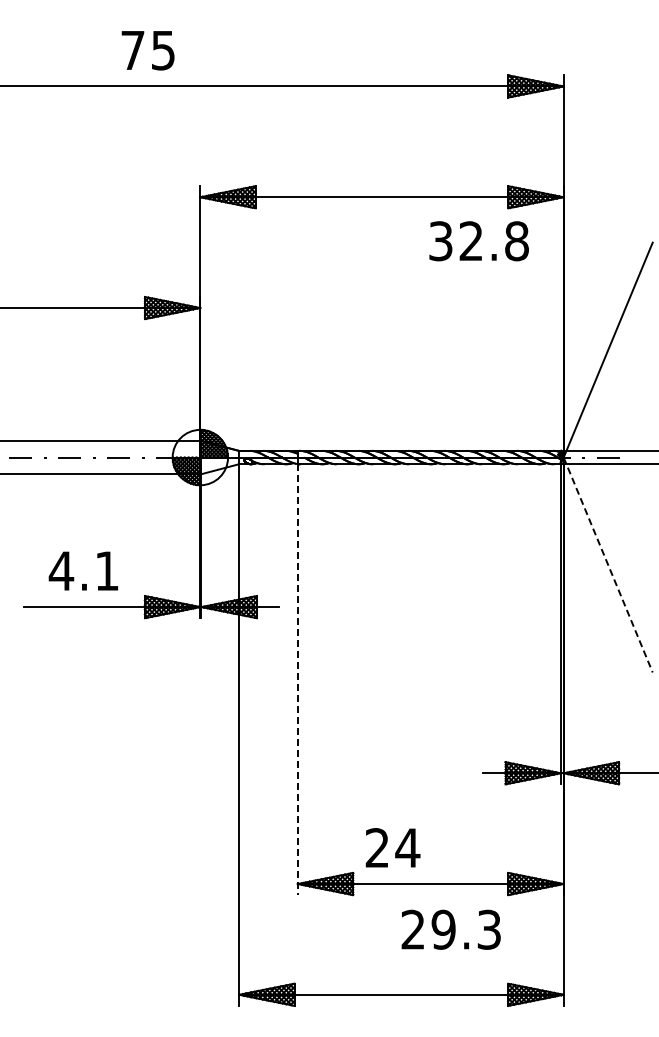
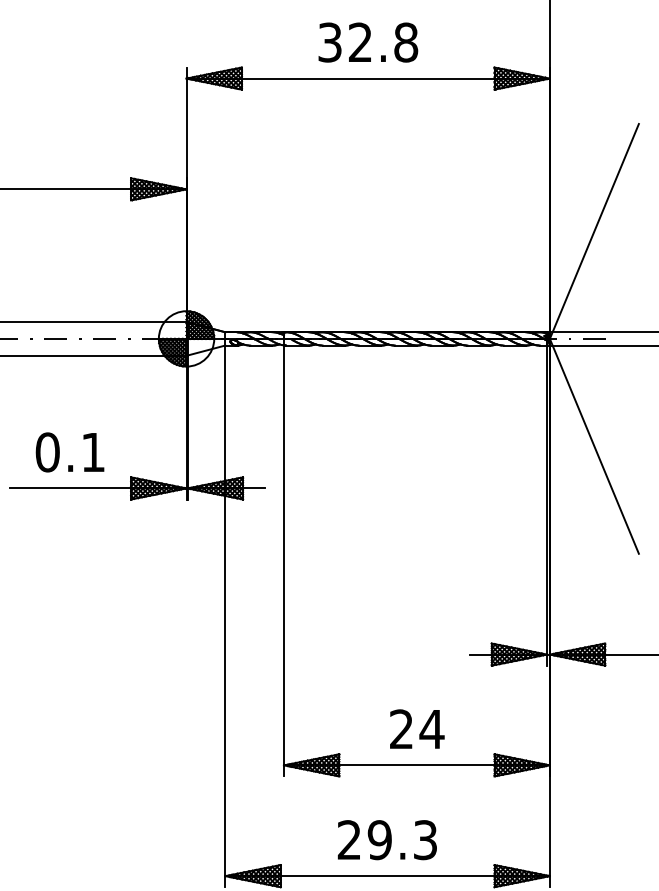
text: (478, 241) -> (367, 42), moved
line: (608, 565) -> (594, 446), dashed -> solid
text: (61, 571) -> (47, 452), 4.1 -> 0.1
line: (297, 680) -> (283, 561), dashed -> solid
text: (392, 847) -> (416, 728), moved
text: (450, 929) -> (386, 839), moved

